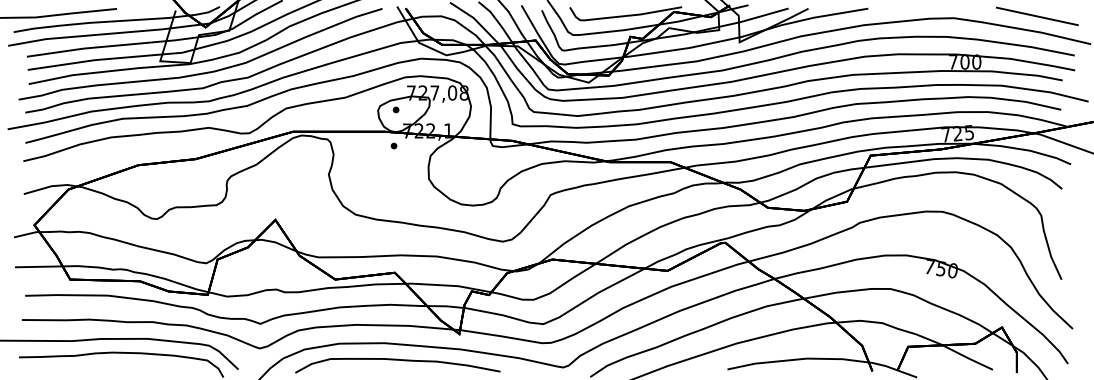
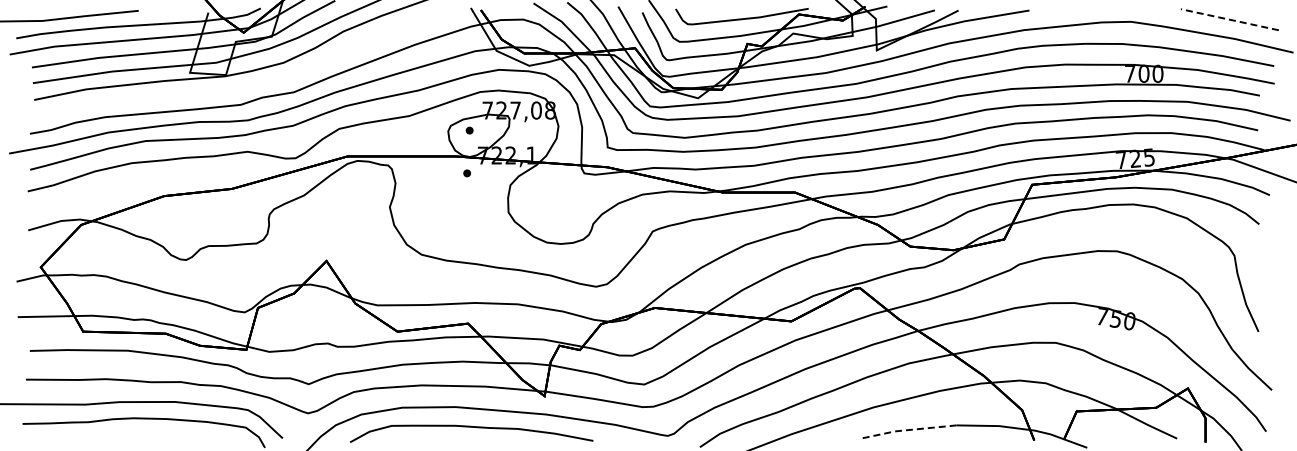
line: (1037, 16) -> (1229, 19), solid -> dashed
curve: (201, 72) -> (238, 86), removed
line: (766, 362) -> (908, 430), solid -> dashed

